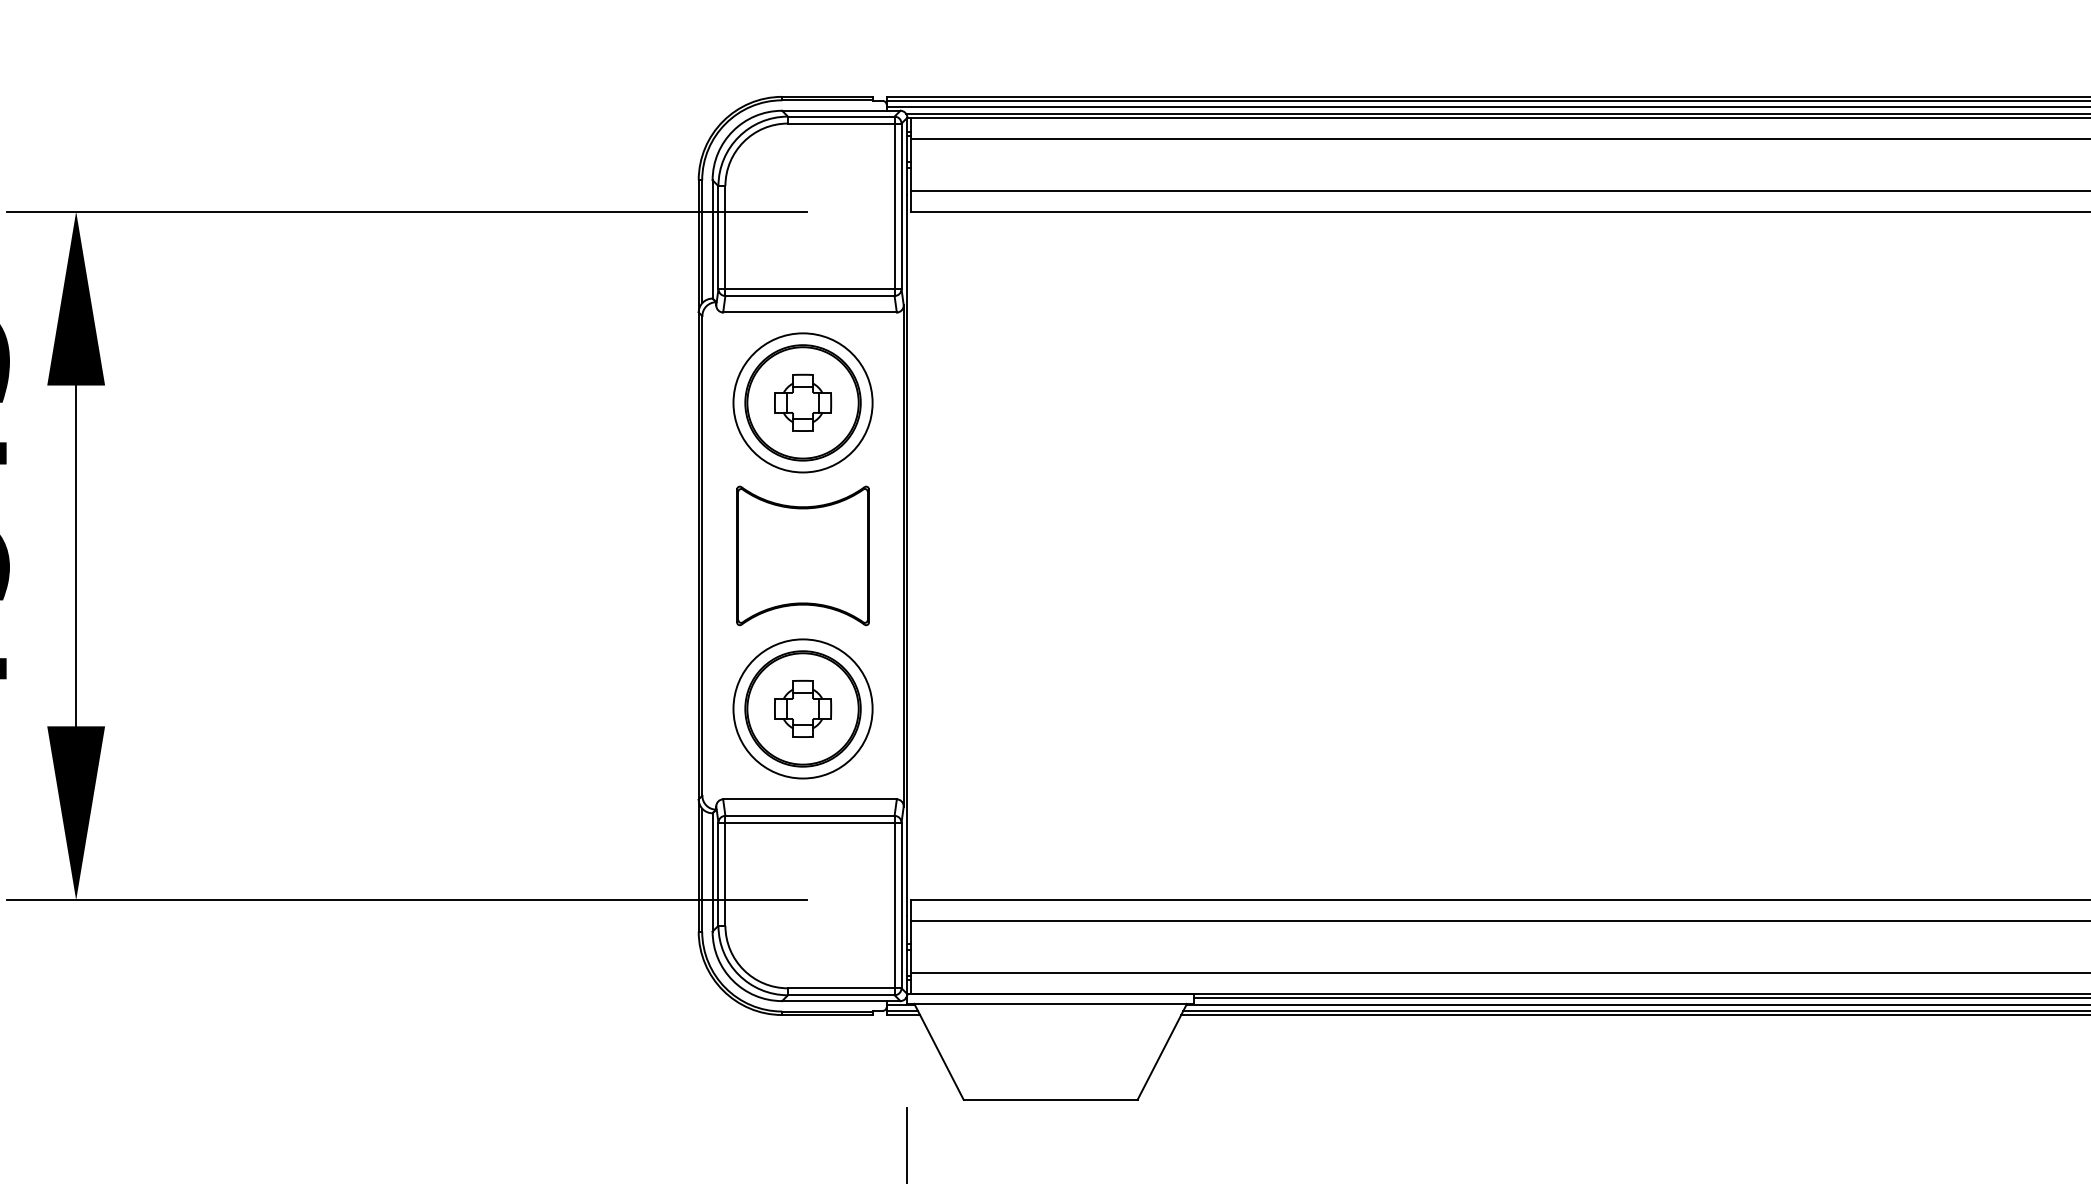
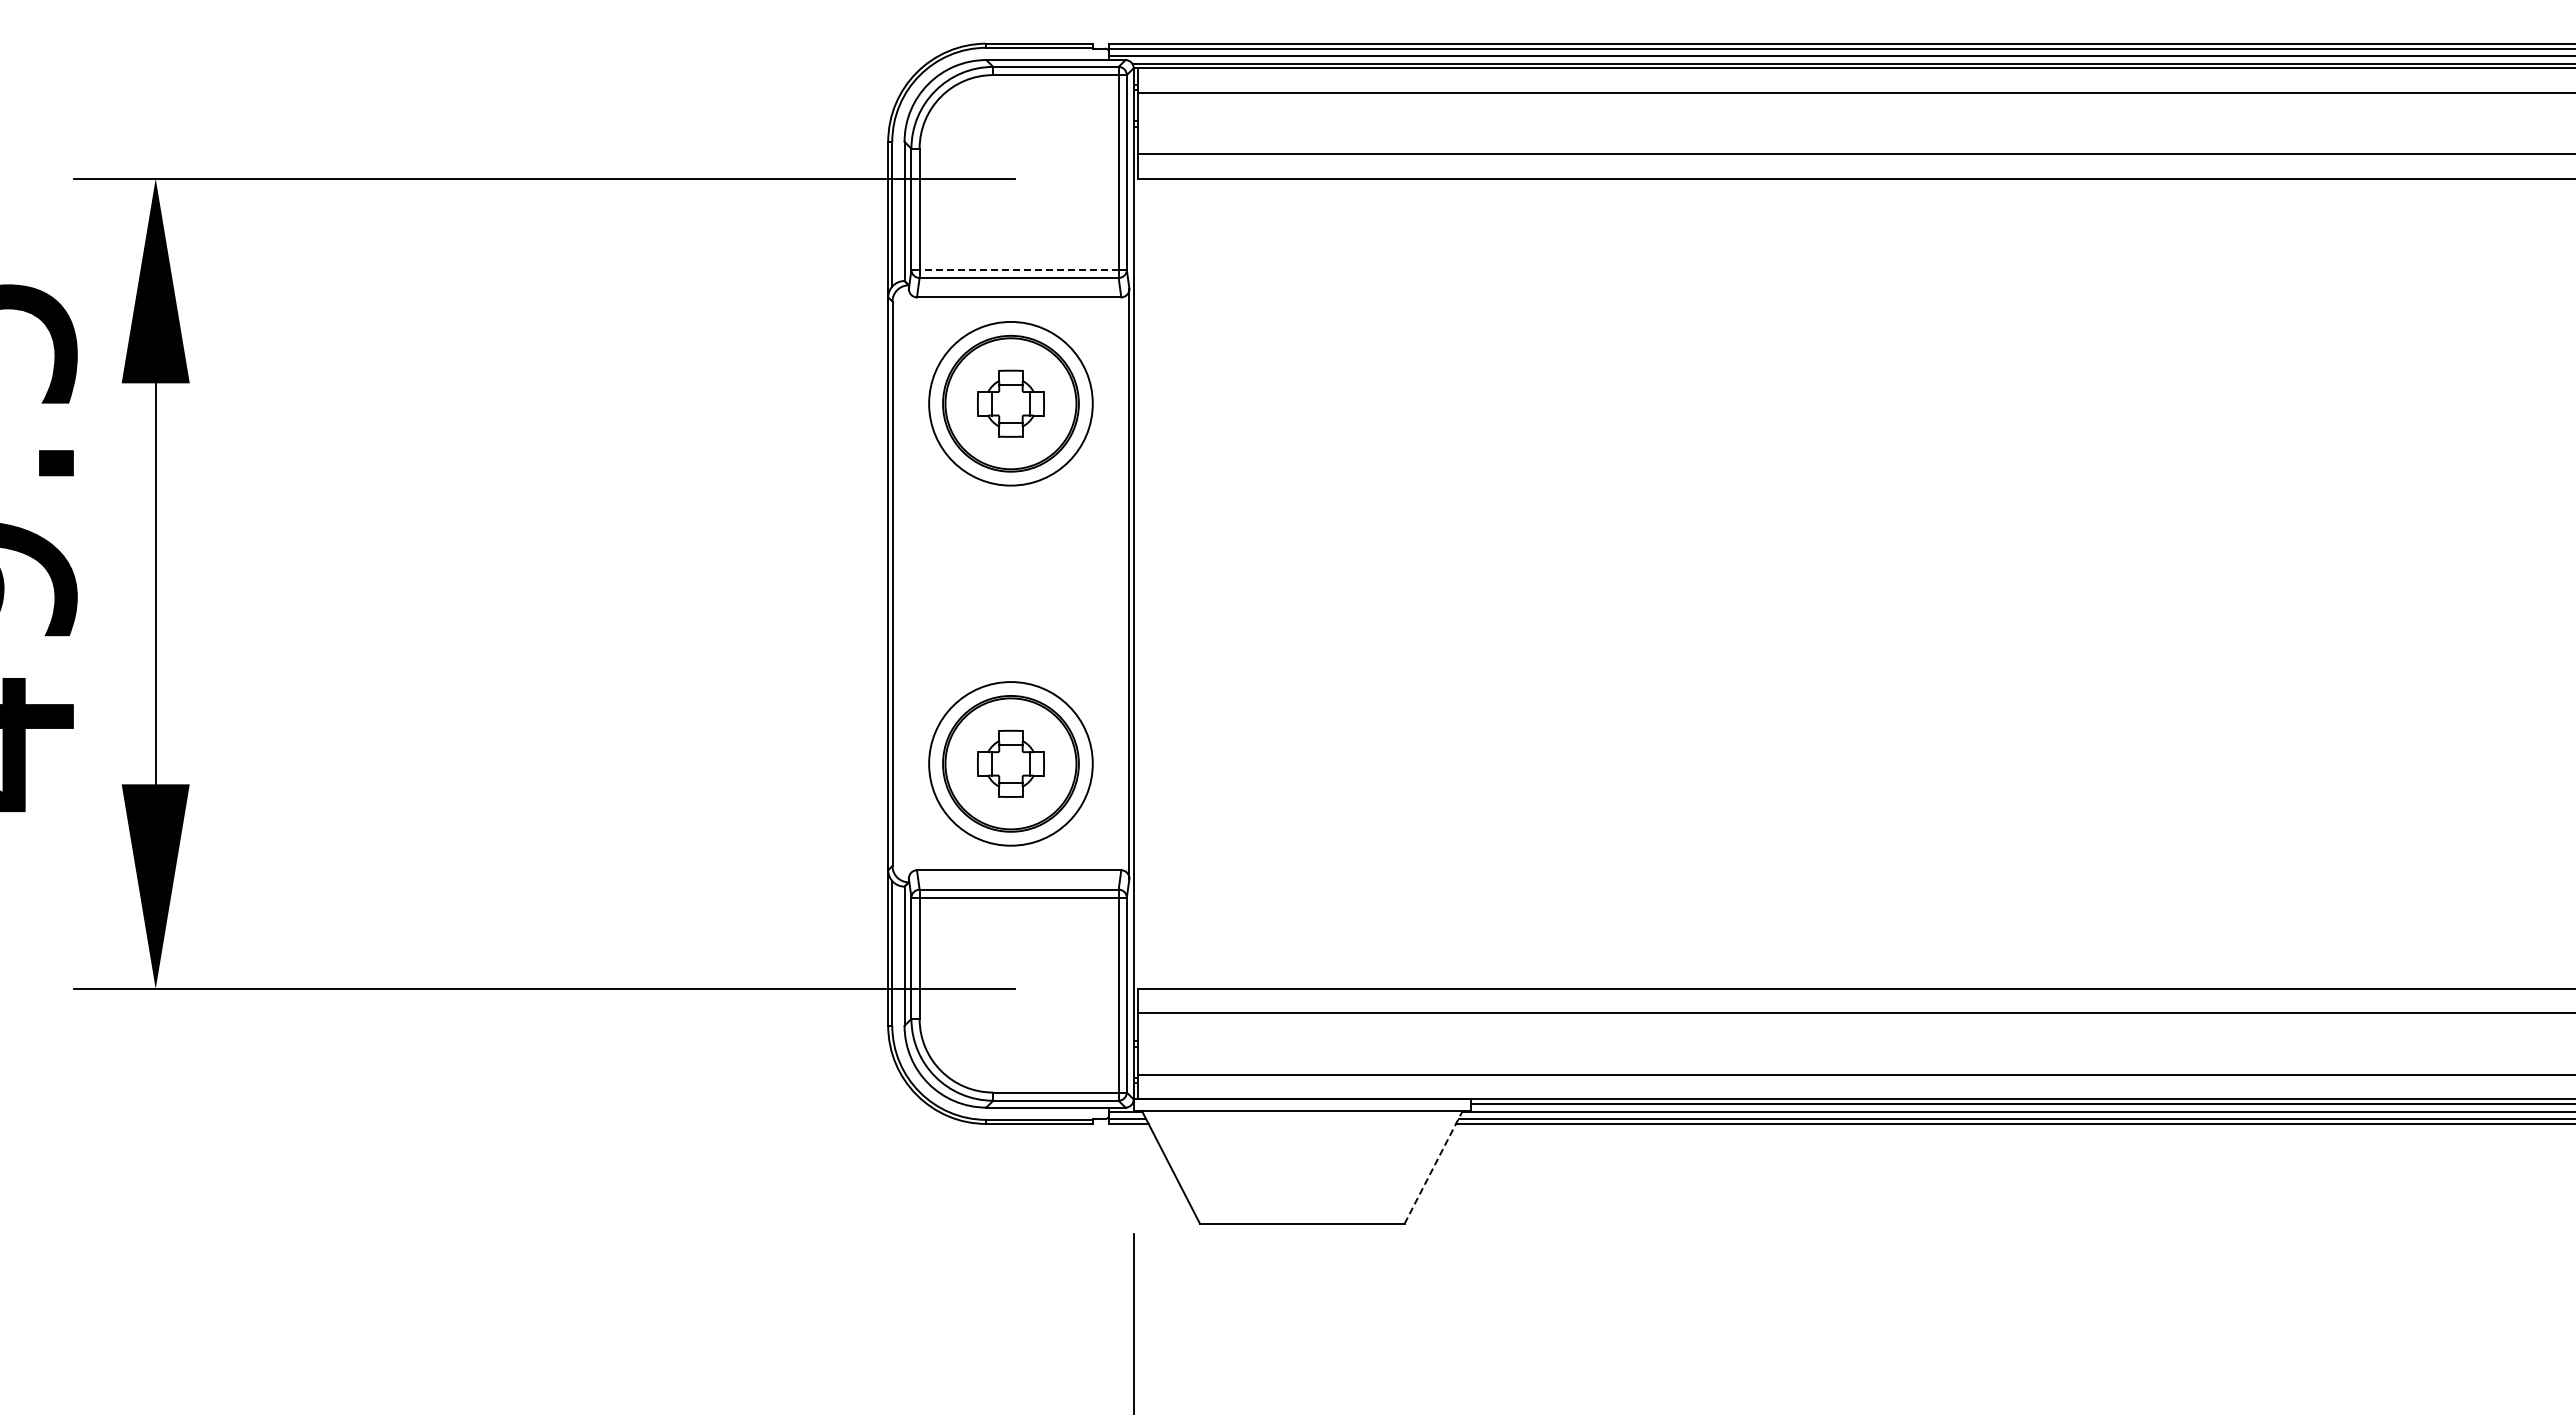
line: (810, 289) -> (1019, 270), solid -> dashed
part: (802, 555) -> (1010, 583), removed
line: (1162, 1051) -> (1433, 1167), solid -> dashed

